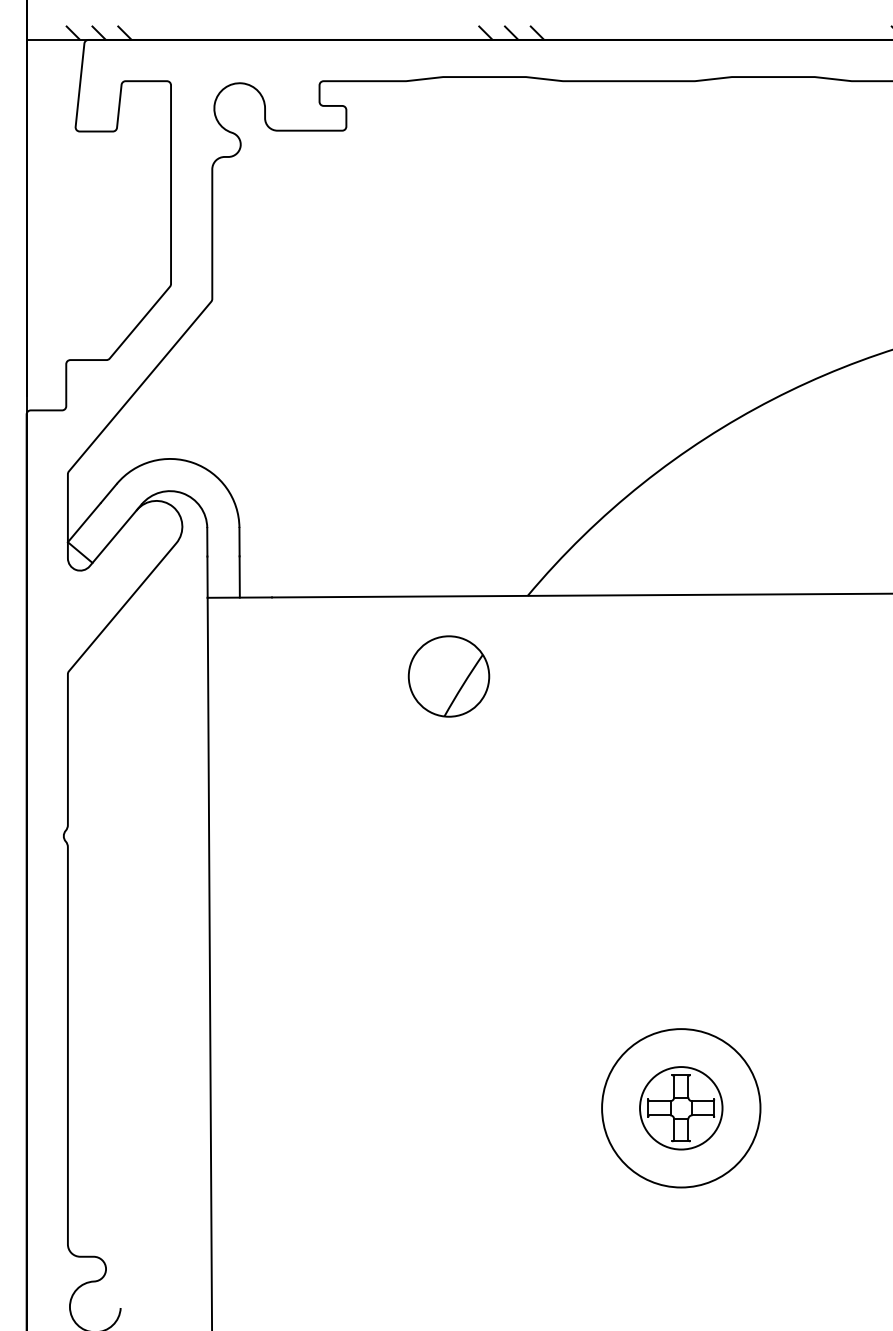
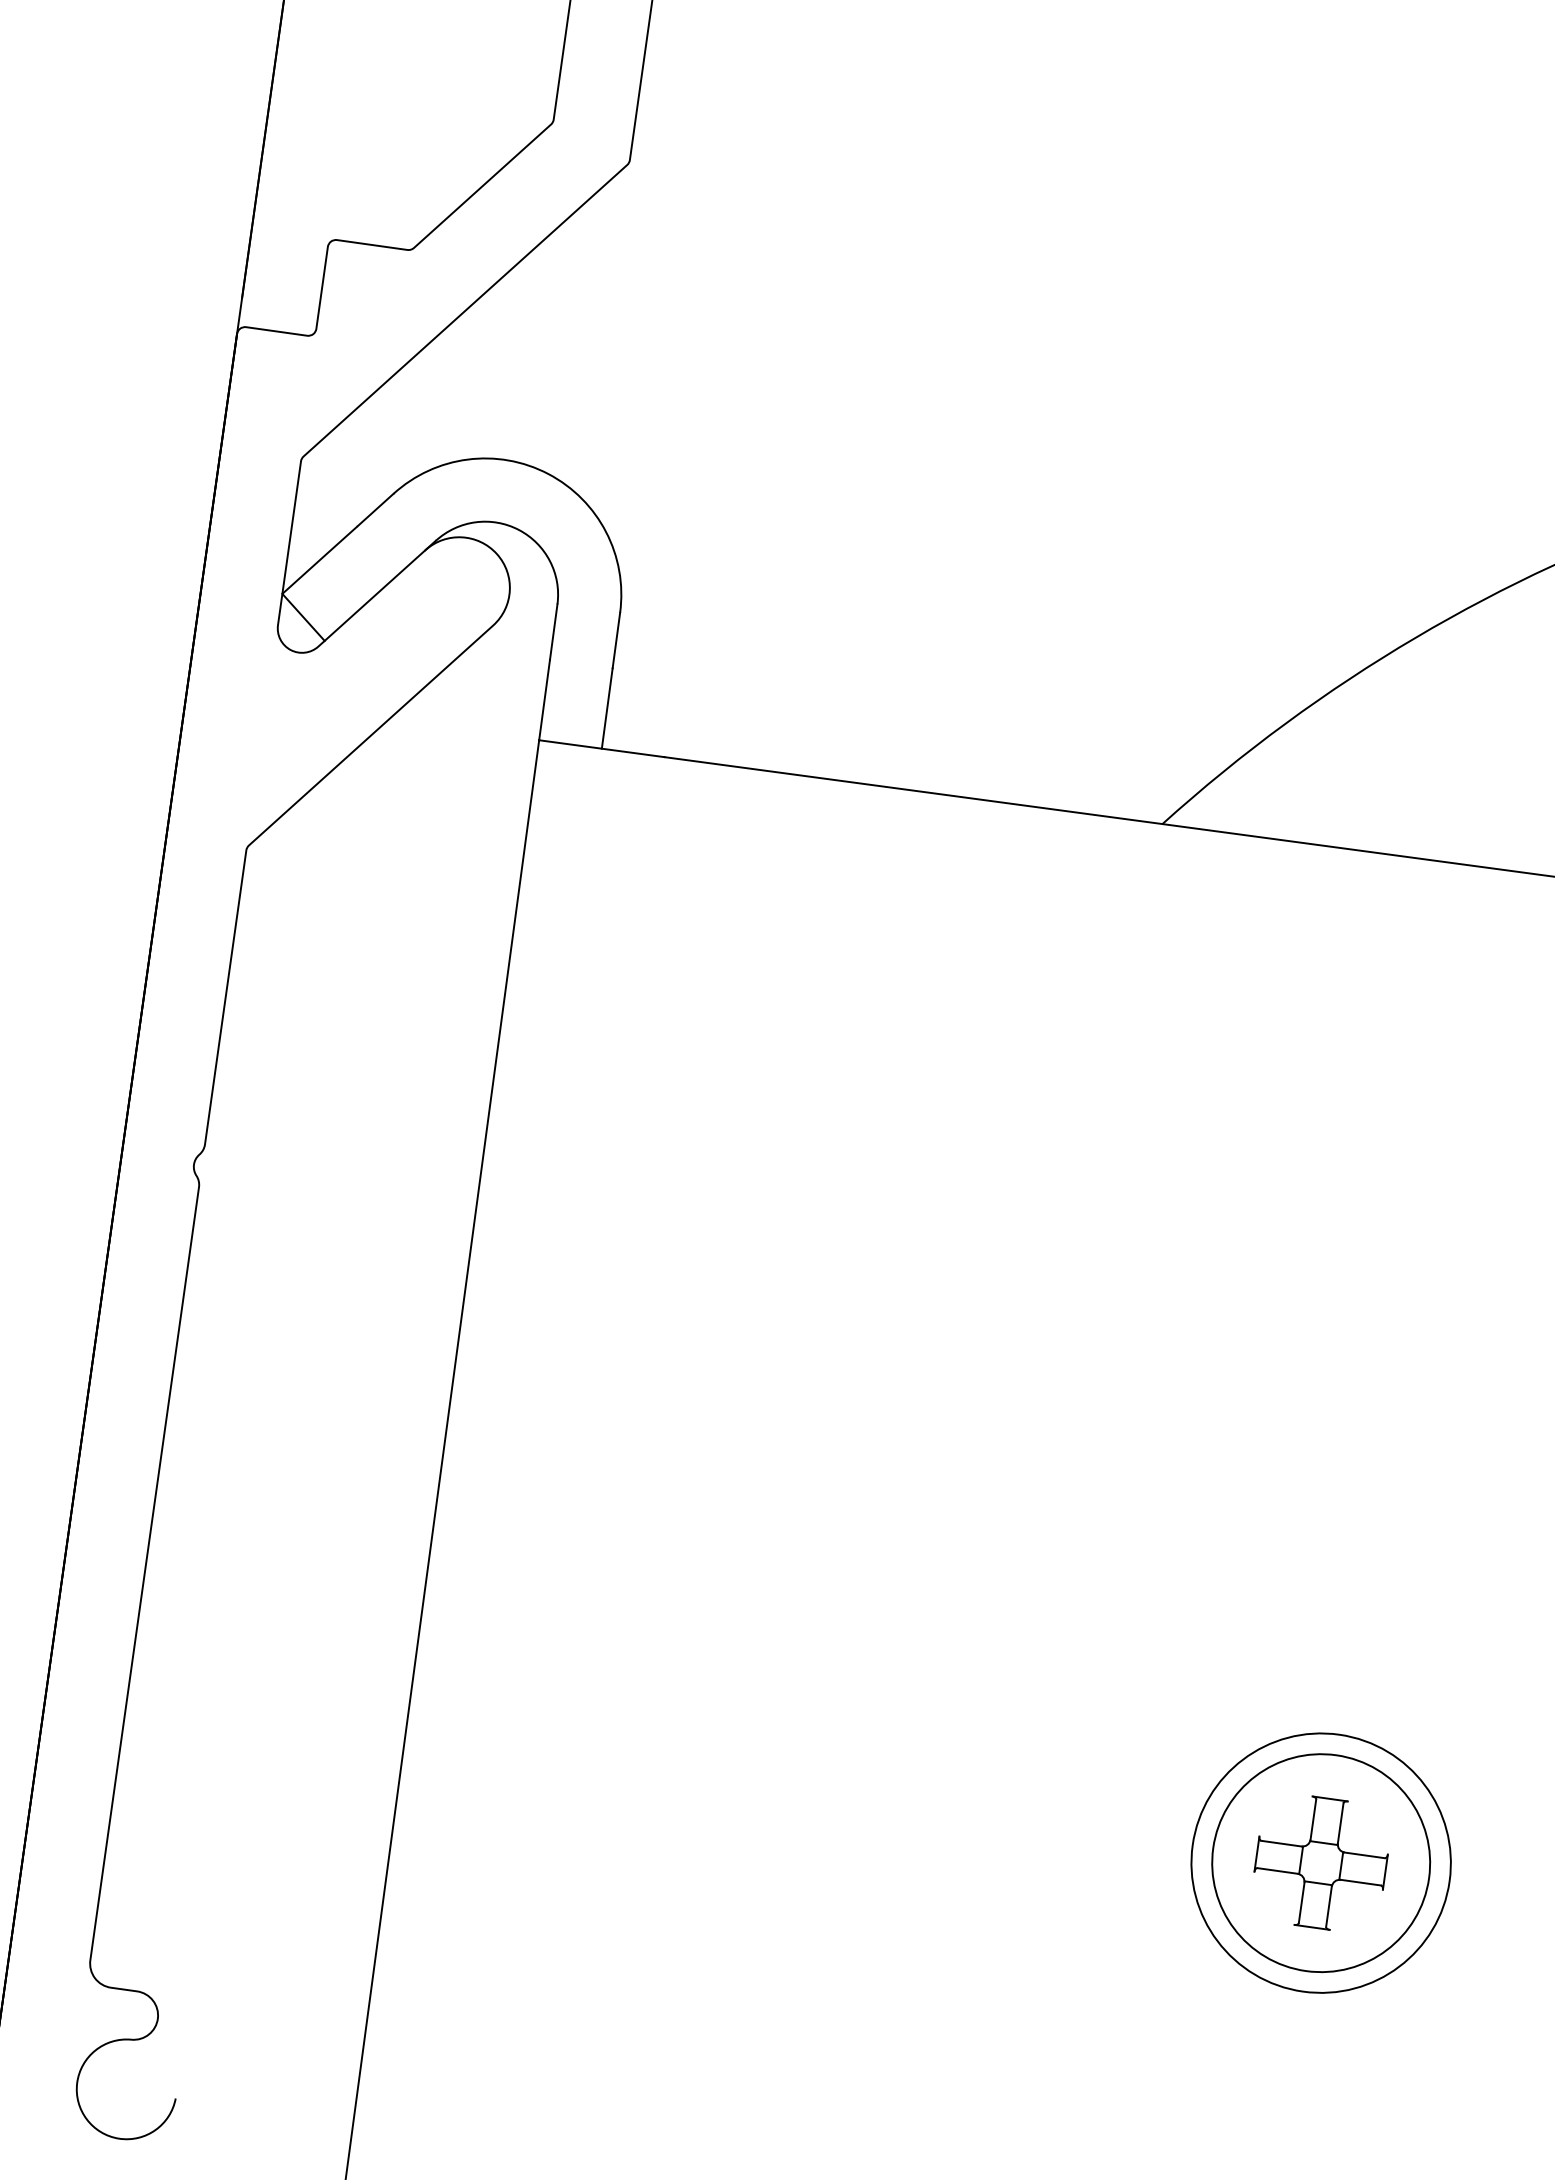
part: (448, 676) -> (986, 959), removed
circle: (681, 1108) -> (1321, 1863), size x0.7
circle: (681, 1108) -> (1321, 1863), size x1.6

